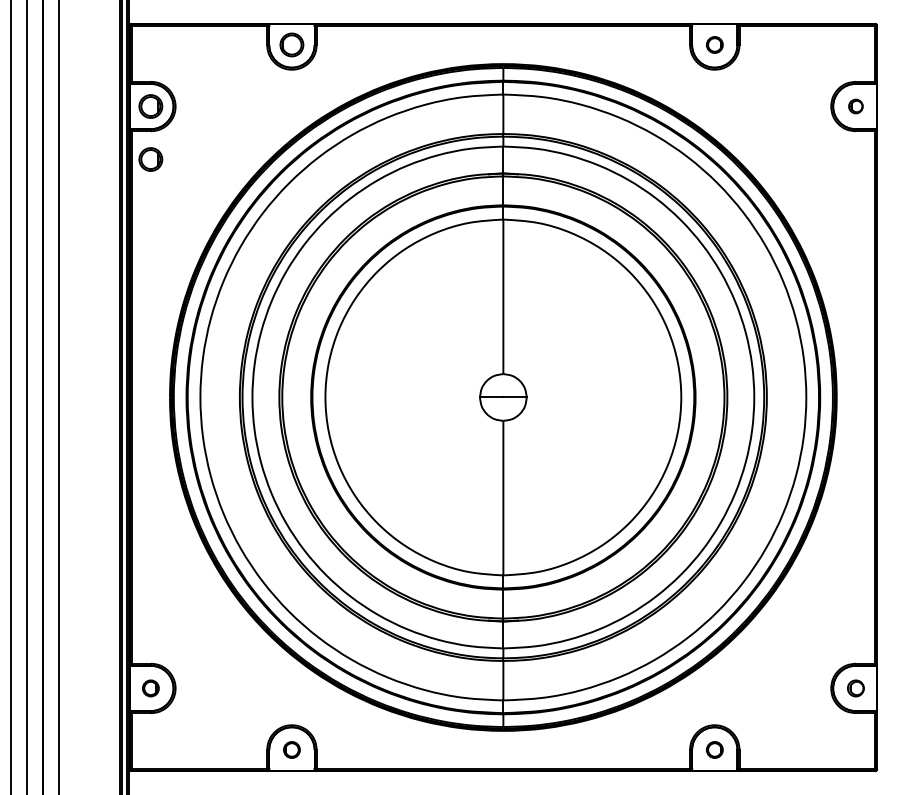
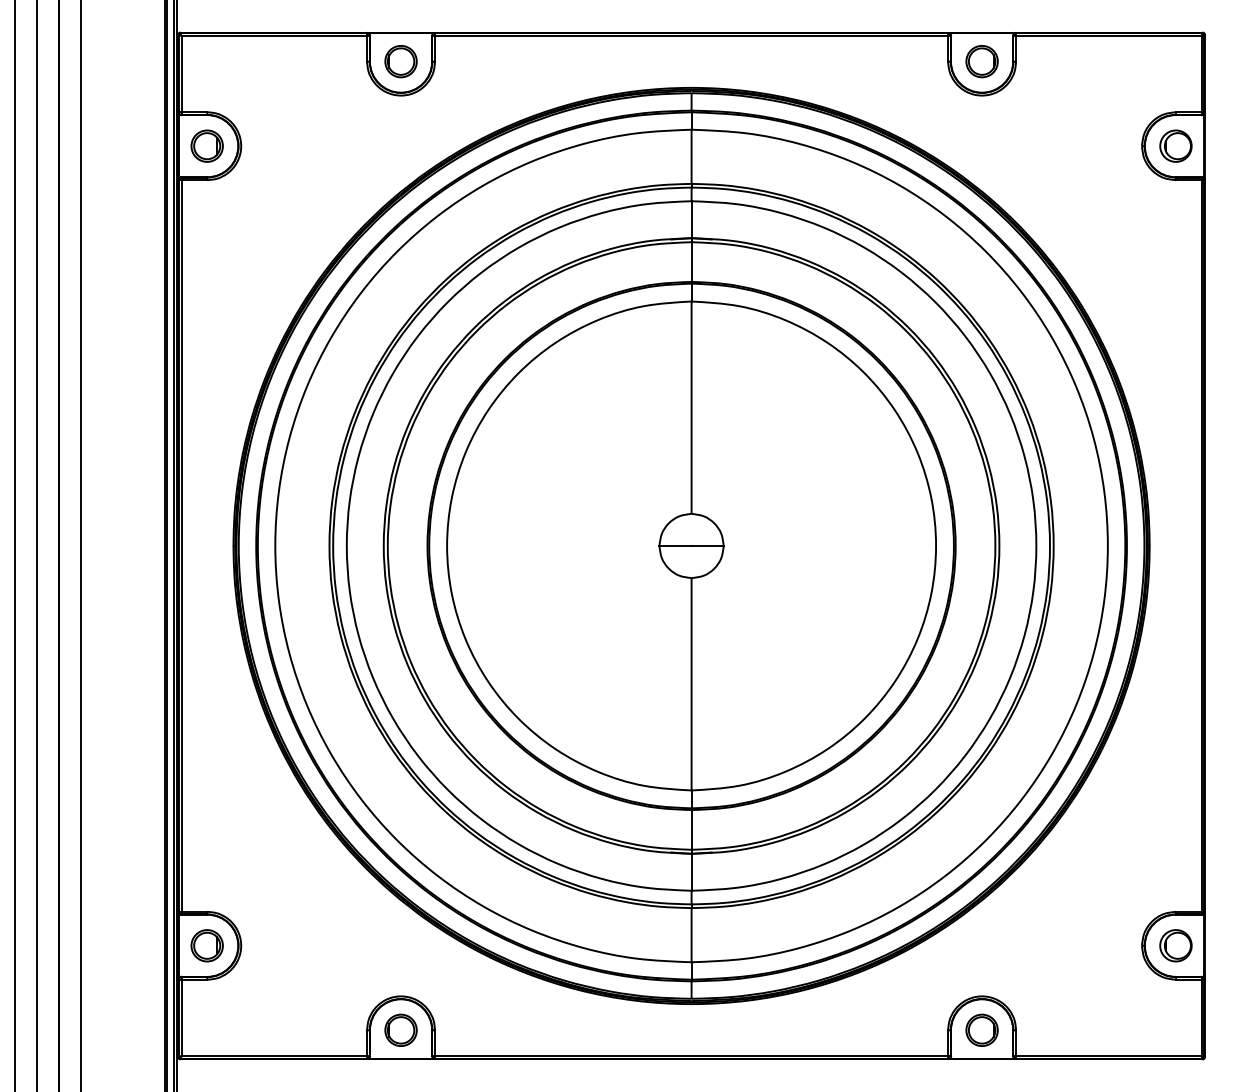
part: (714, 44) -> (981, 60), size x1.43
part: (855, 106) -> (1175, 146), size x1.67
part: (150, 159) -> (206, 218), removed
part: (150, 688) -> (206, 945), size x1.43
part: (855, 688) -> (1175, 945), size x1.43
part: (291, 749) -> (400, 1029), size x1.43
part: (714, 749) -> (981, 1029), size x1.43

